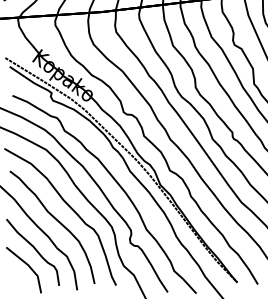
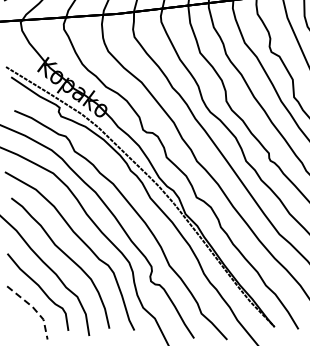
line: (29, 267) -> (34, 309), solid -> dashed

